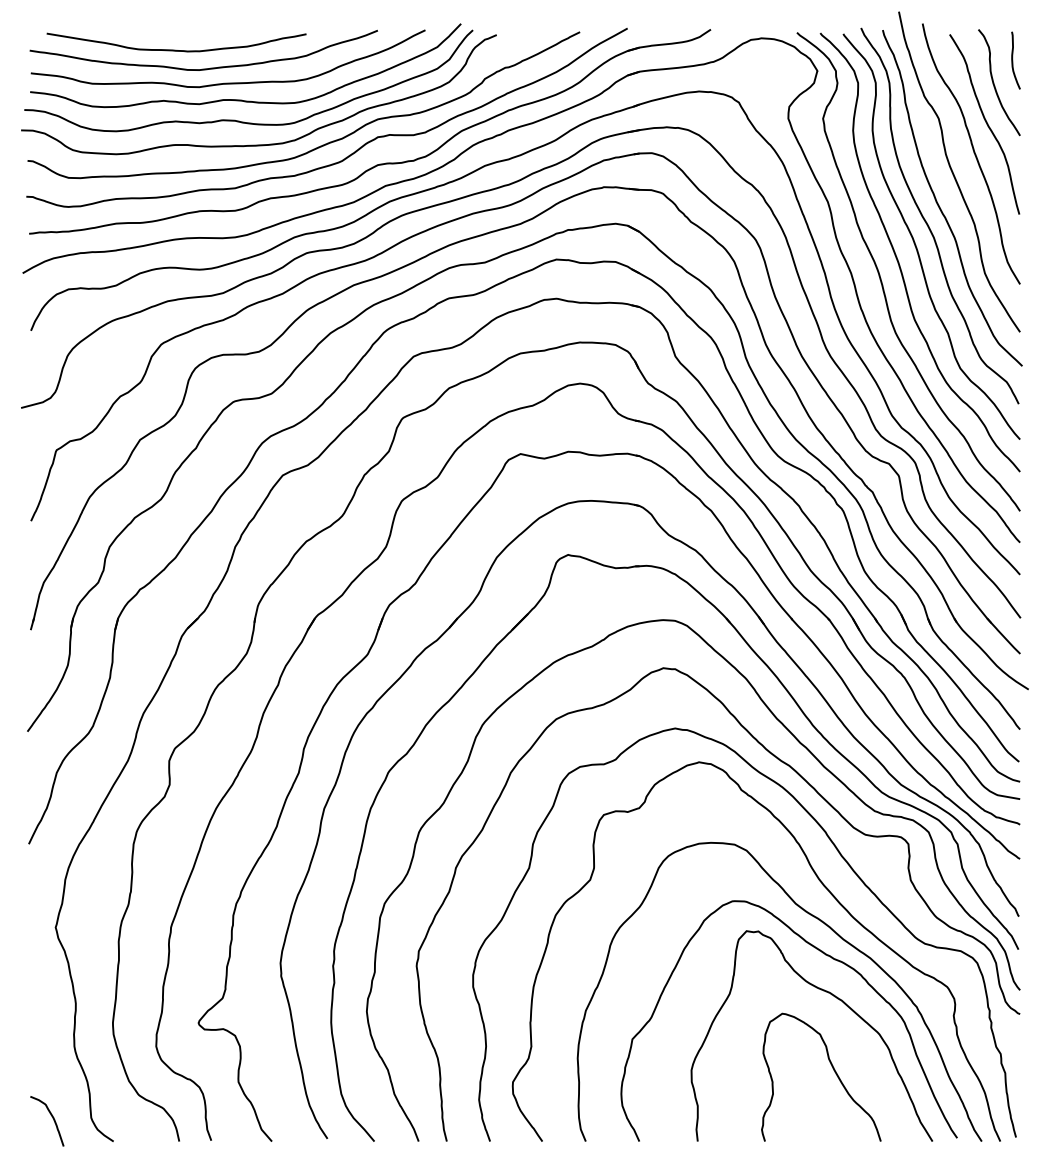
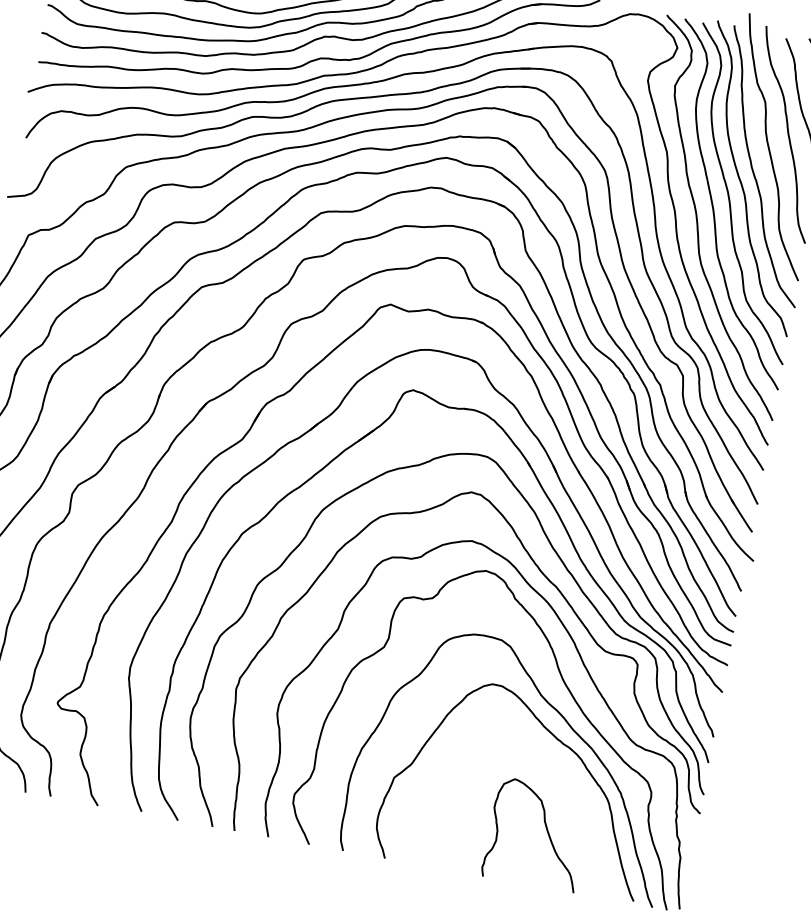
curve: (837, 999) -> (560, 776), removed

